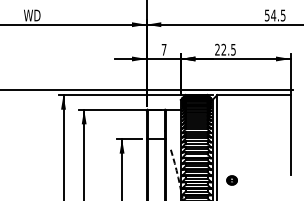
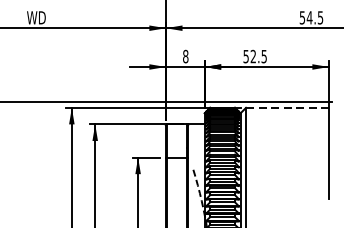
text: (163, 49) -> (185, 56), 7 -> 8
text: (217, 49) -> (246, 56), 22.5 -> 52.5
line: (254, 95) -> (288, 108), solid -> dashed
part: (231, 180) -> (261, 204), removed

